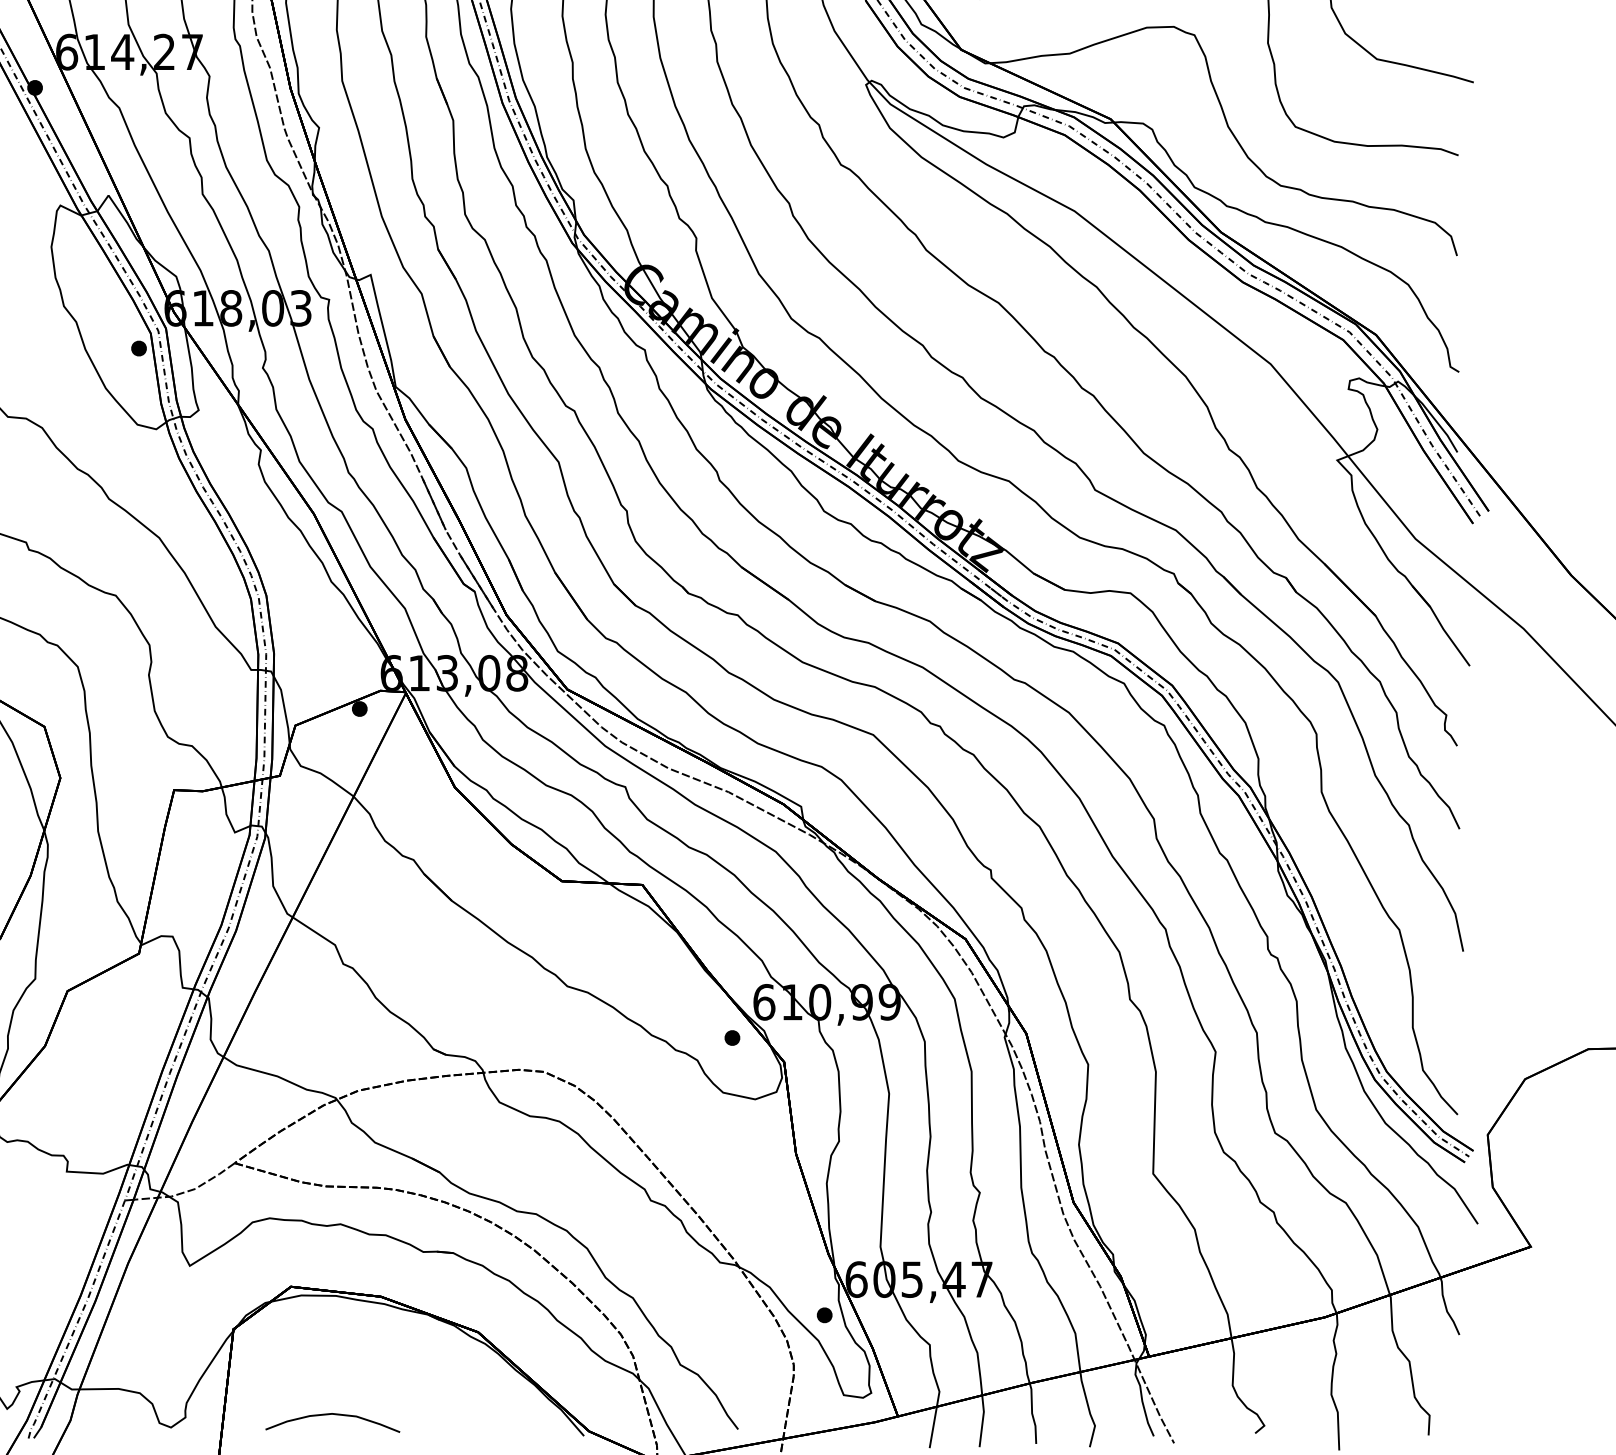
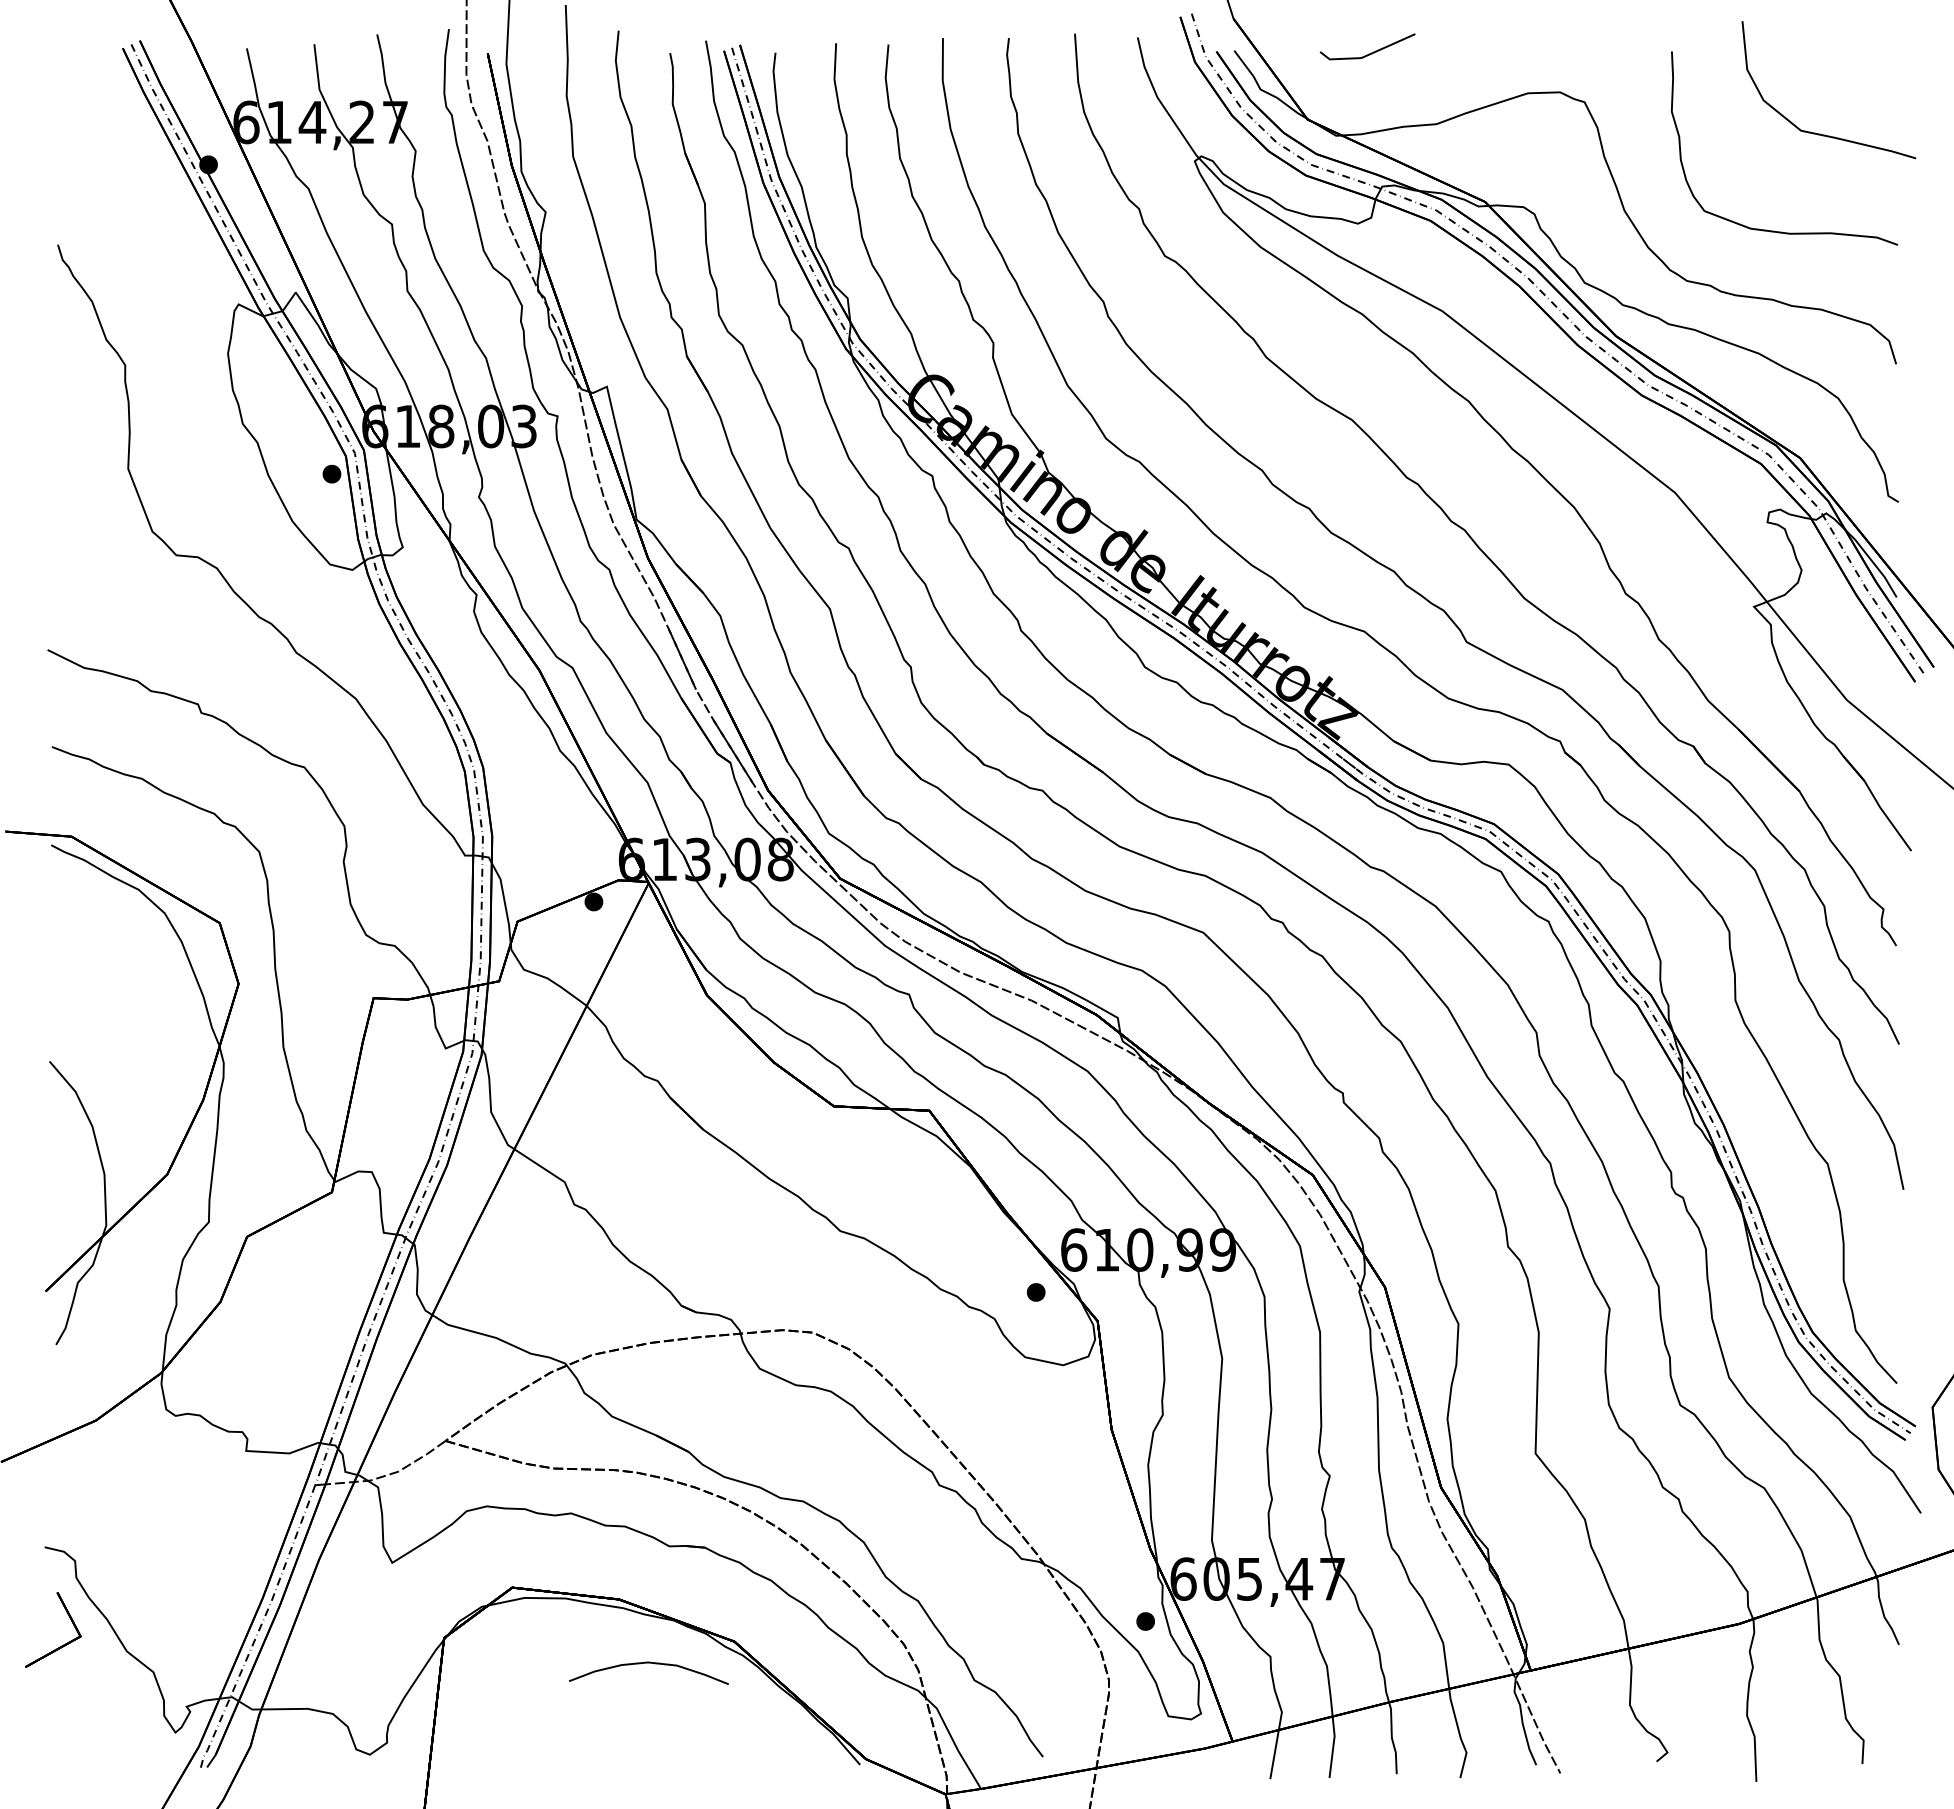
curve: (332, 1414) -> (648, 1663), moved

